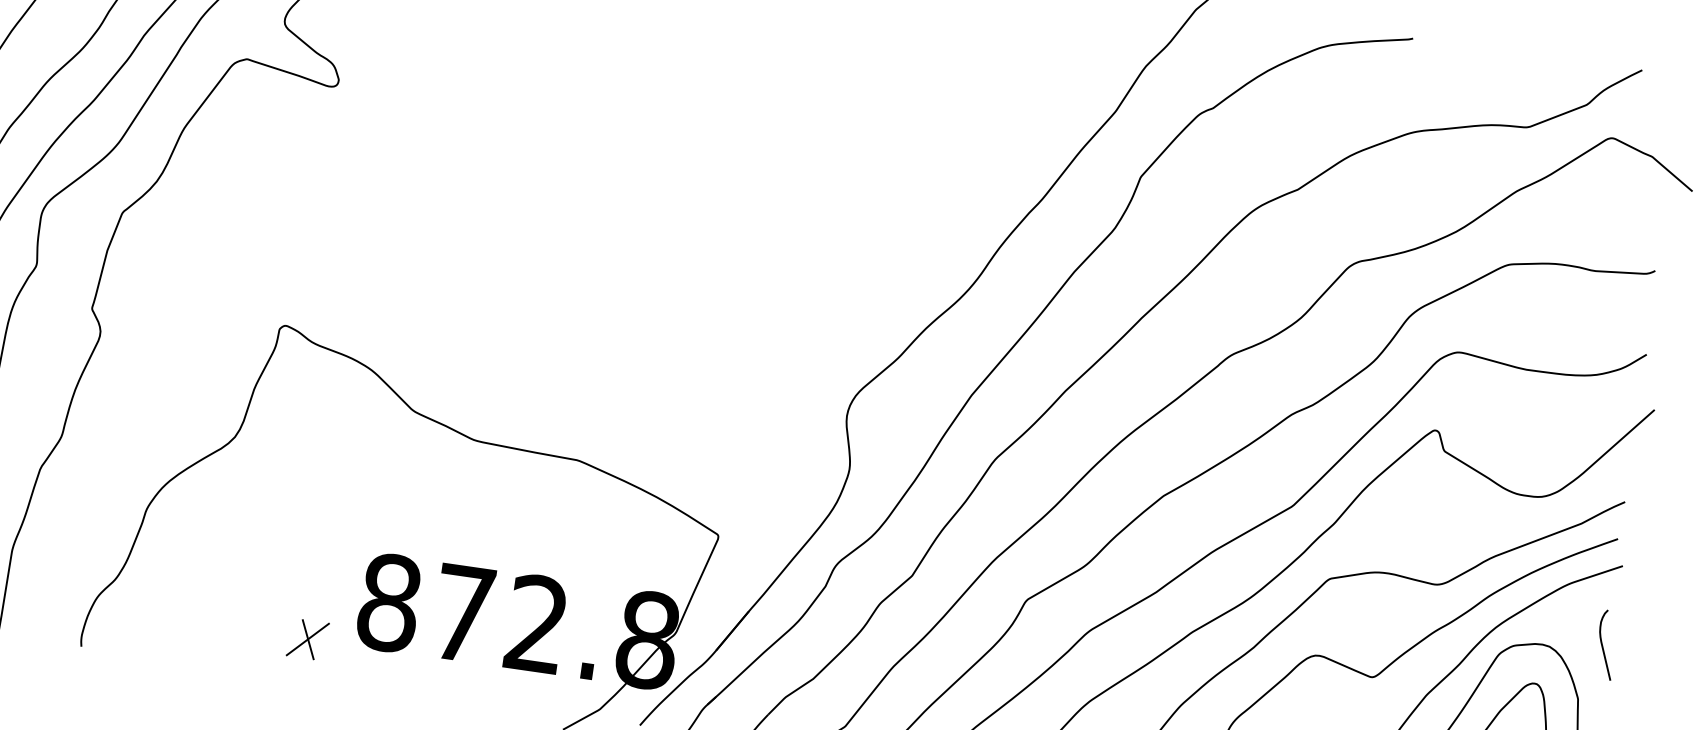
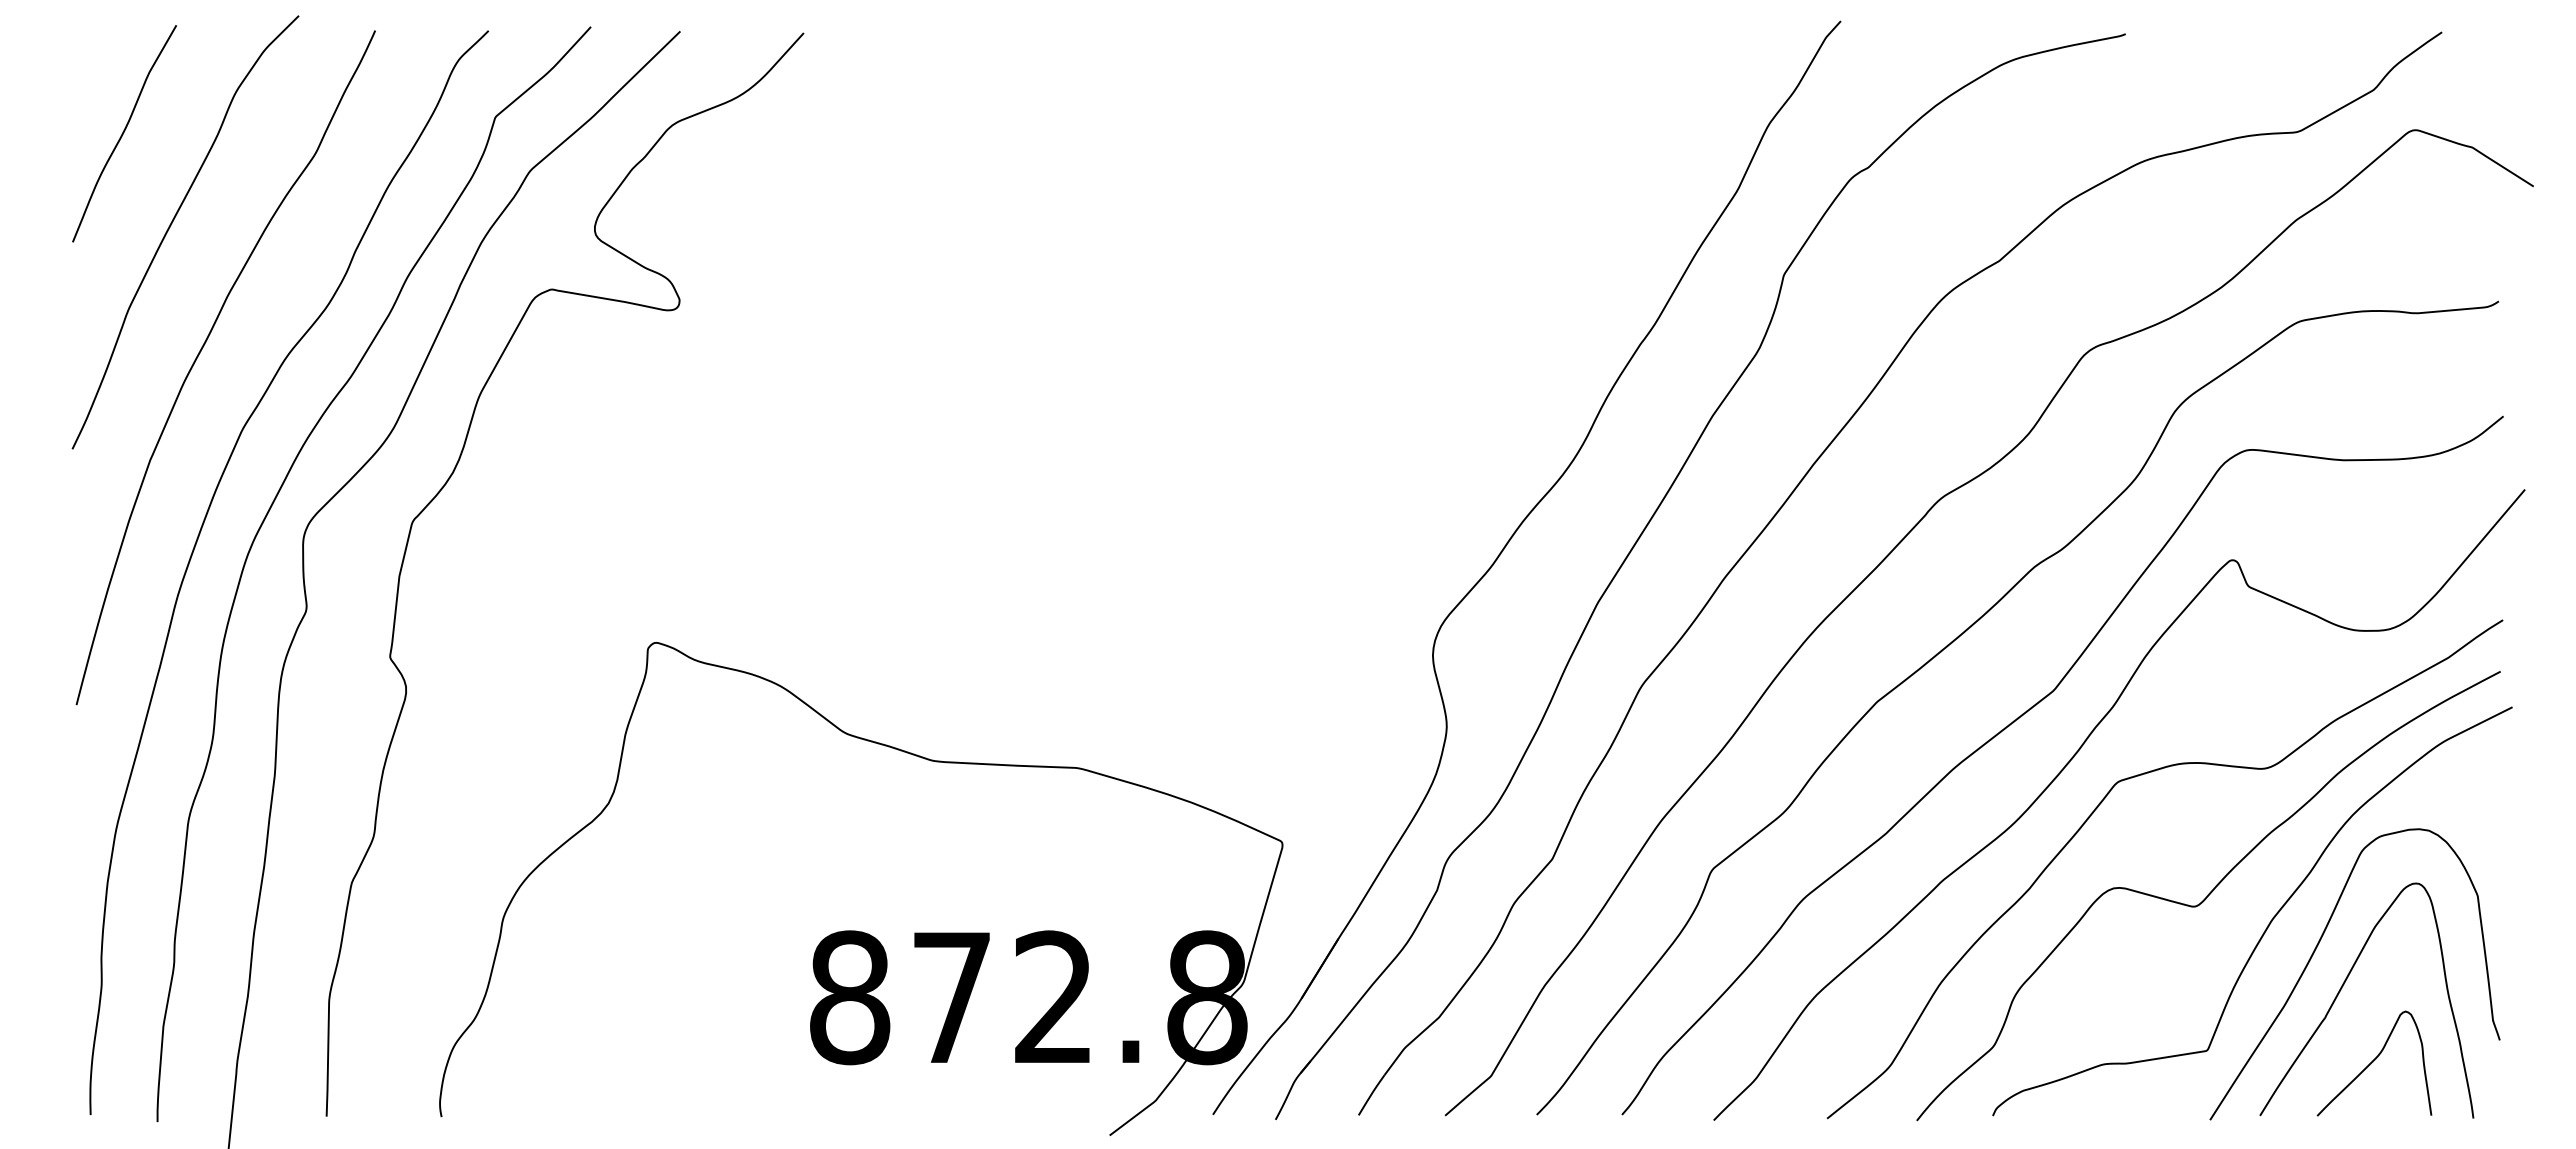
part: (307, 639) -> (746, 1062), removed
curve: (1603, 646) -> (2501, 819), removed

